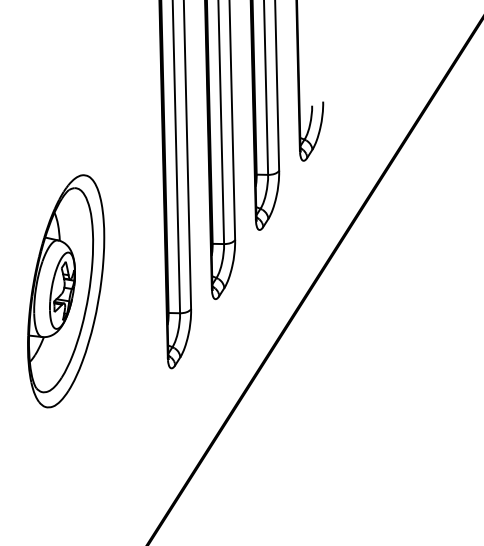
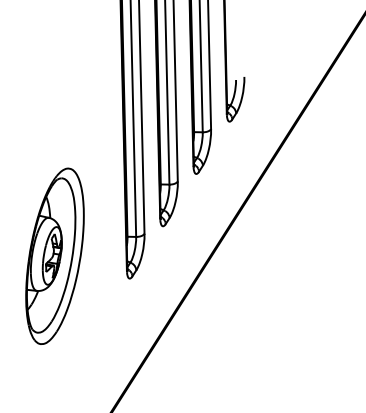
part: (65, 290) -> (54, 255), moved

